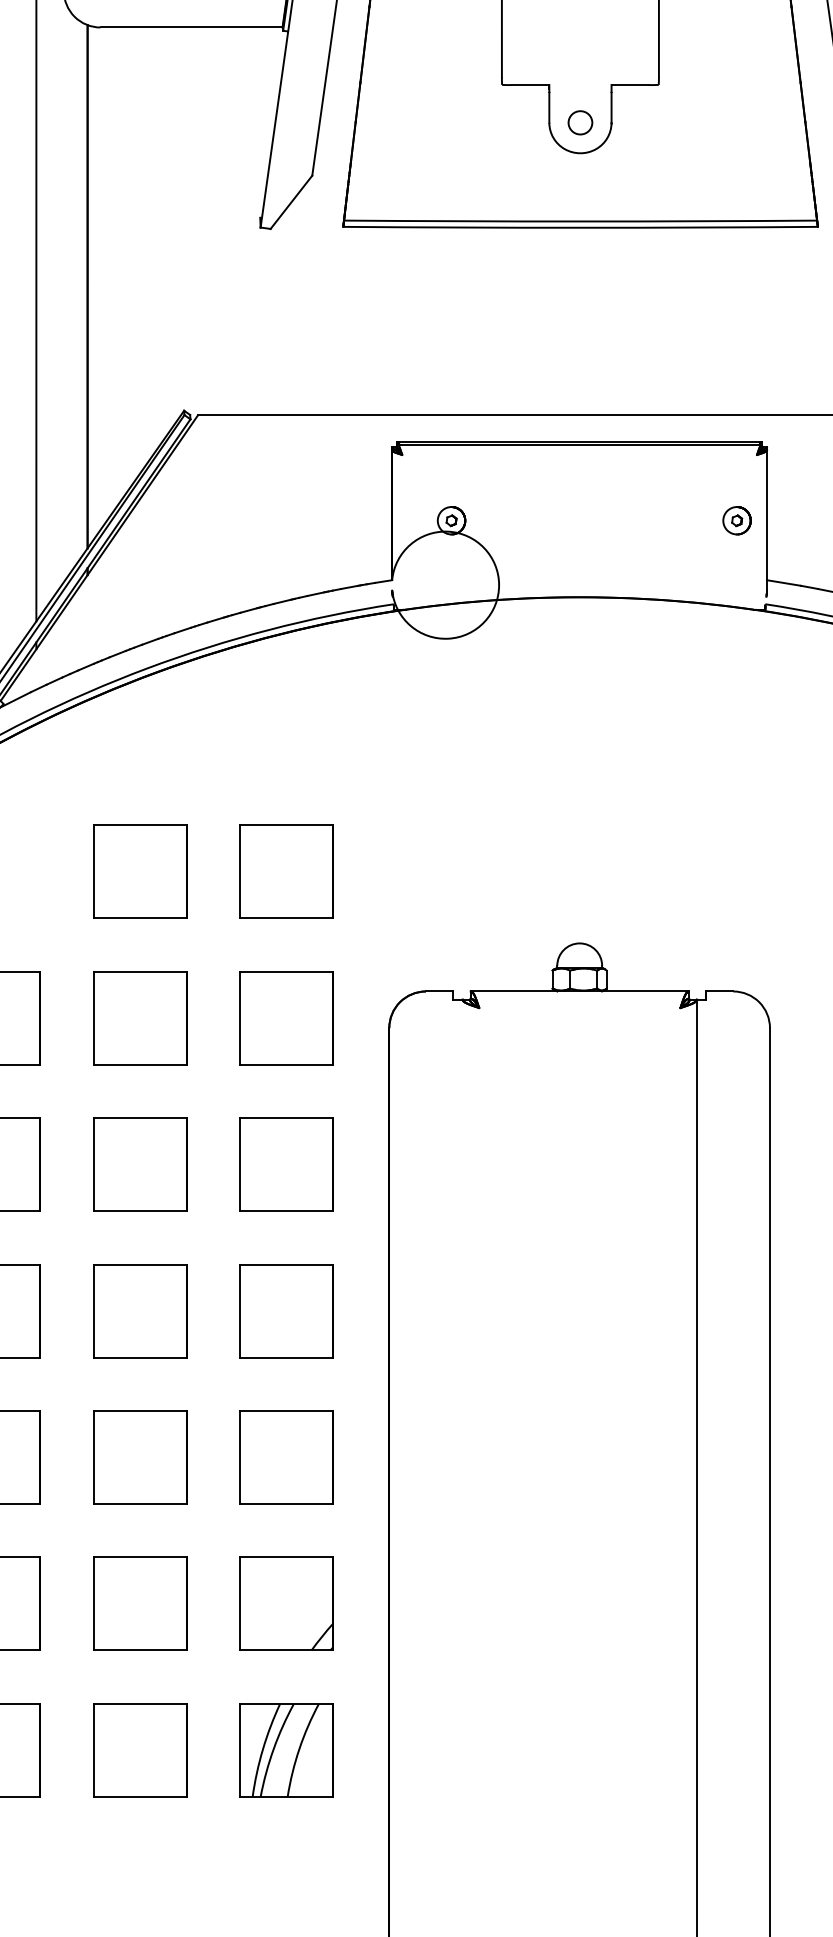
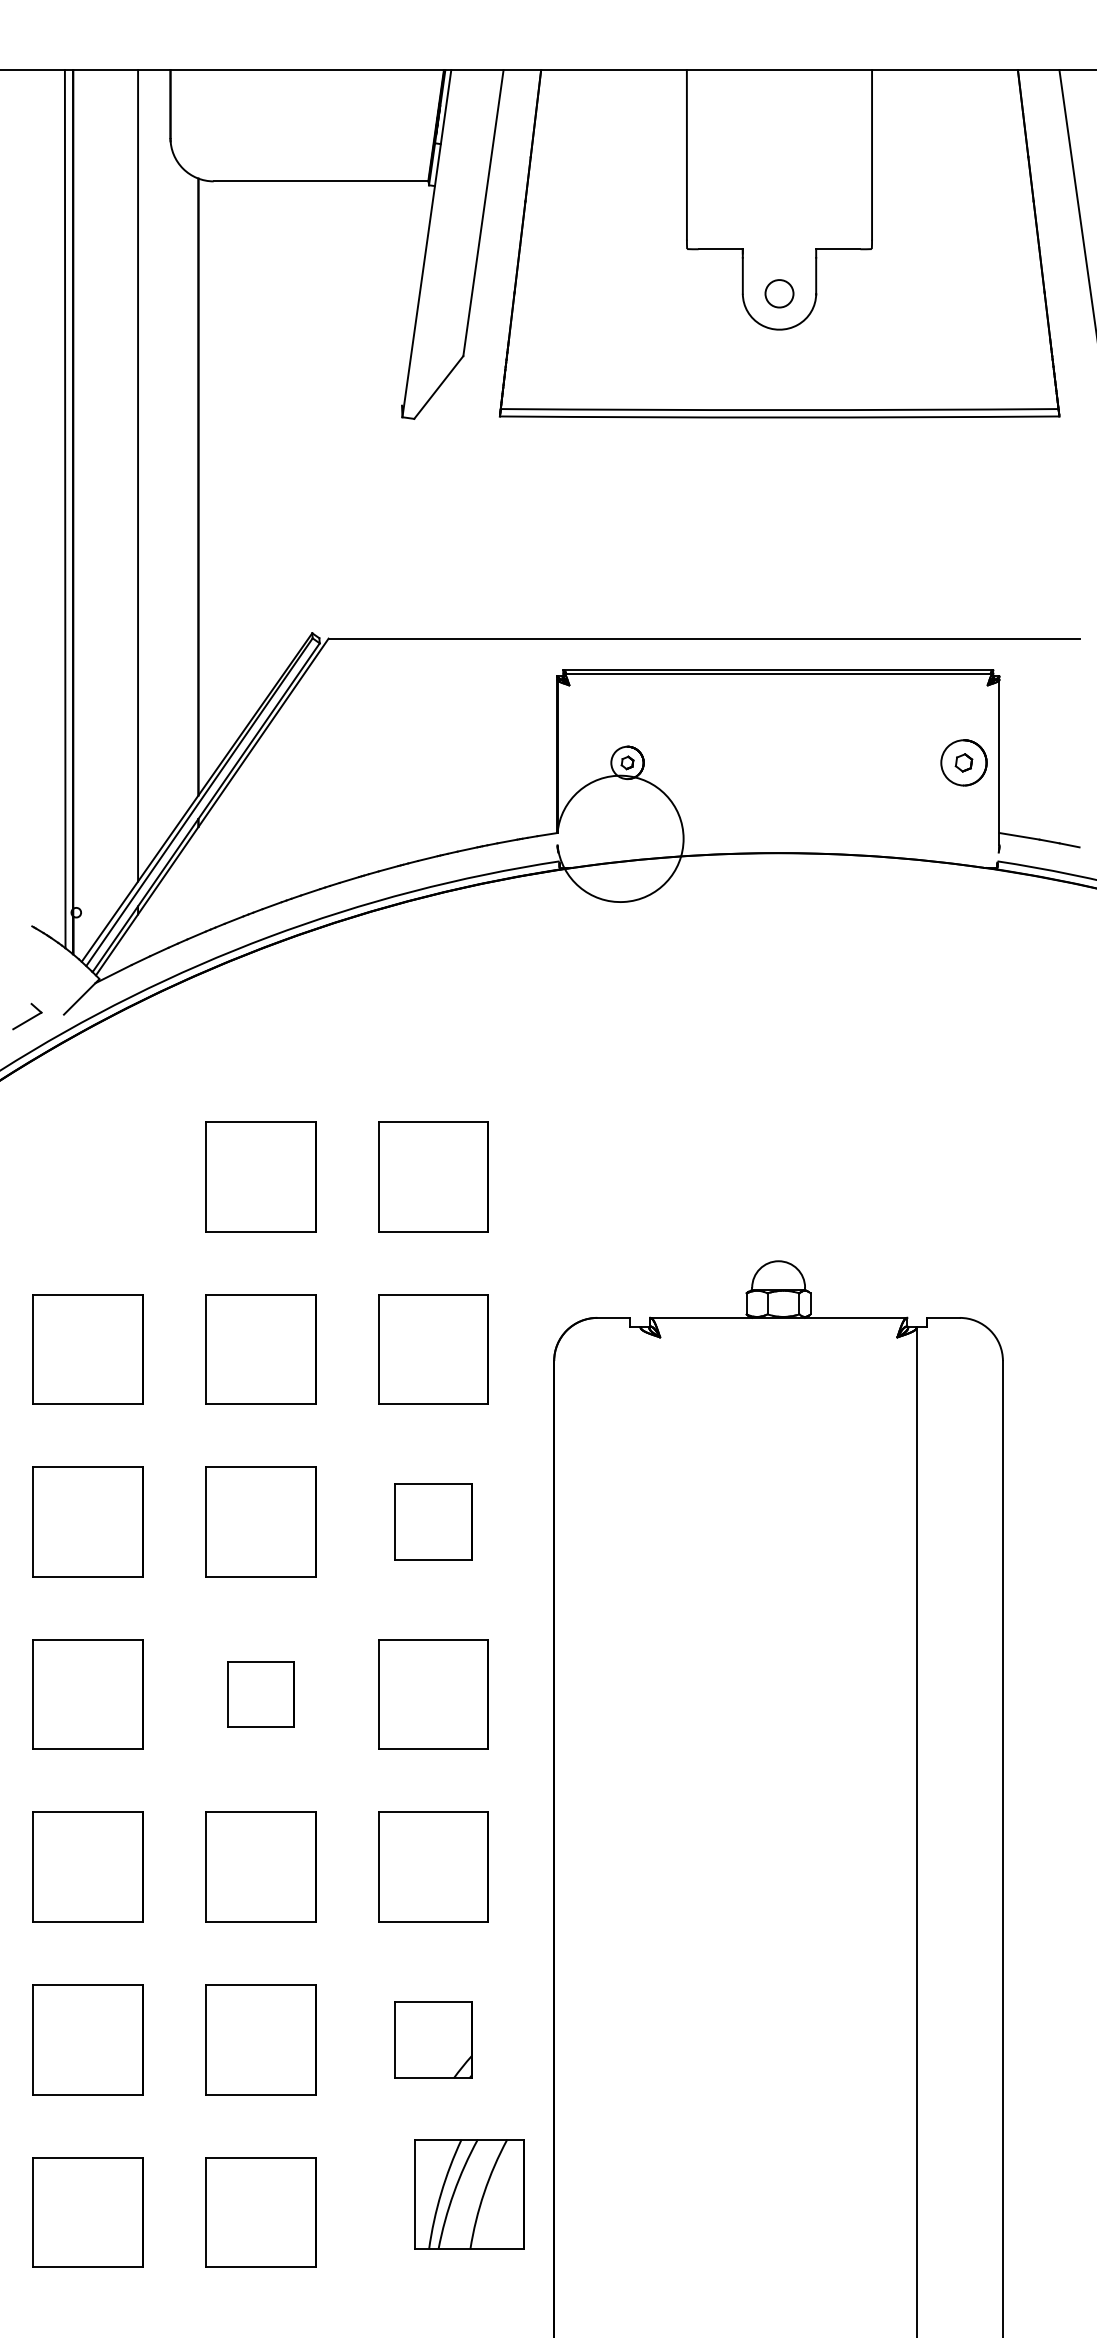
part: (737, 520) -> (964, 762), size x1.4
part: (286, 1164) -> (433, 1521), size x0.7
part: (140, 1310) -> (260, 1694), size x0.6
part: (286, 1603) -> (433, 2039), size x0.7
part: (286, 1750) -> (469, 2194), moved

